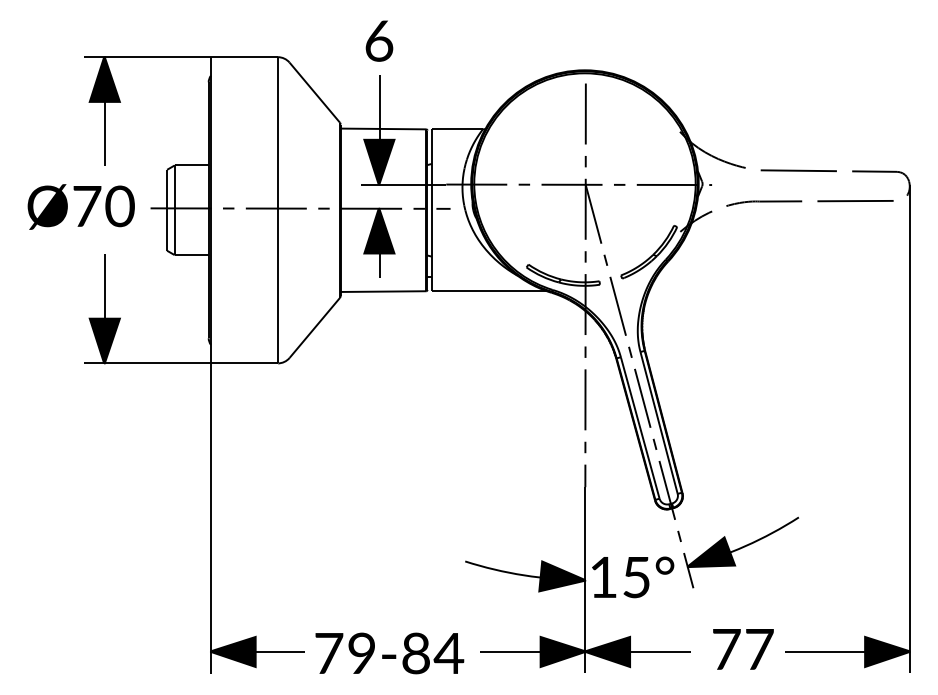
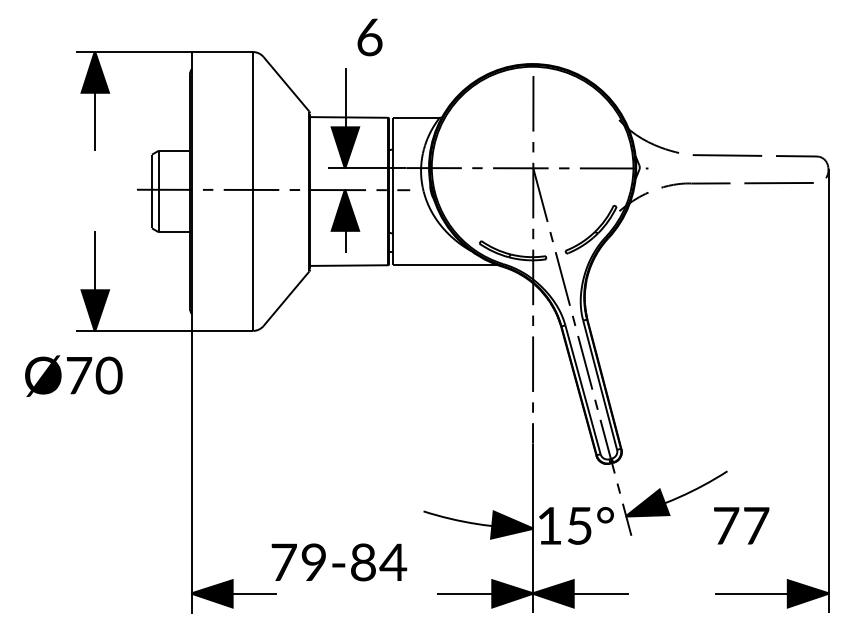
text: (379, 40) -> (370, 36), moved
text: (80, 206) -> (73, 375), moved
text: (743, 649) -> (741, 526), moved
text: (389, 653) -> (339, 562), moved

